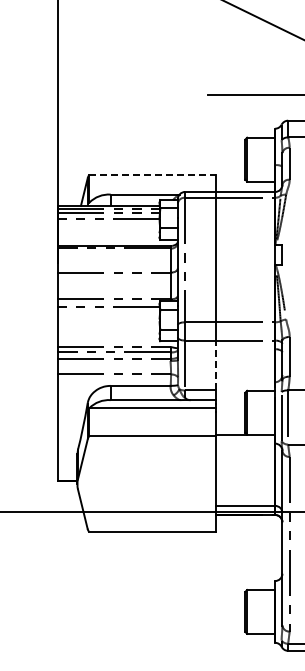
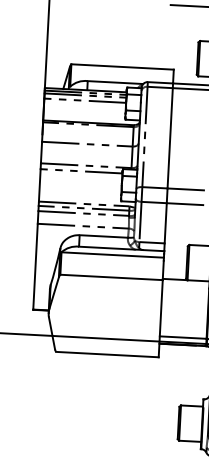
line: (152, 174) -> (122, 66), dashed -> solid
line: (216, 365) -> (165, 223), dashed -> solid

